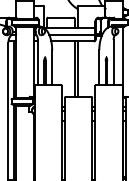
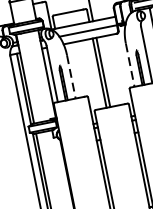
line: (52, 68) -> (71, 77), solid -> dashed
line: (99, 68) -> (130, 66), solid -> dashed

